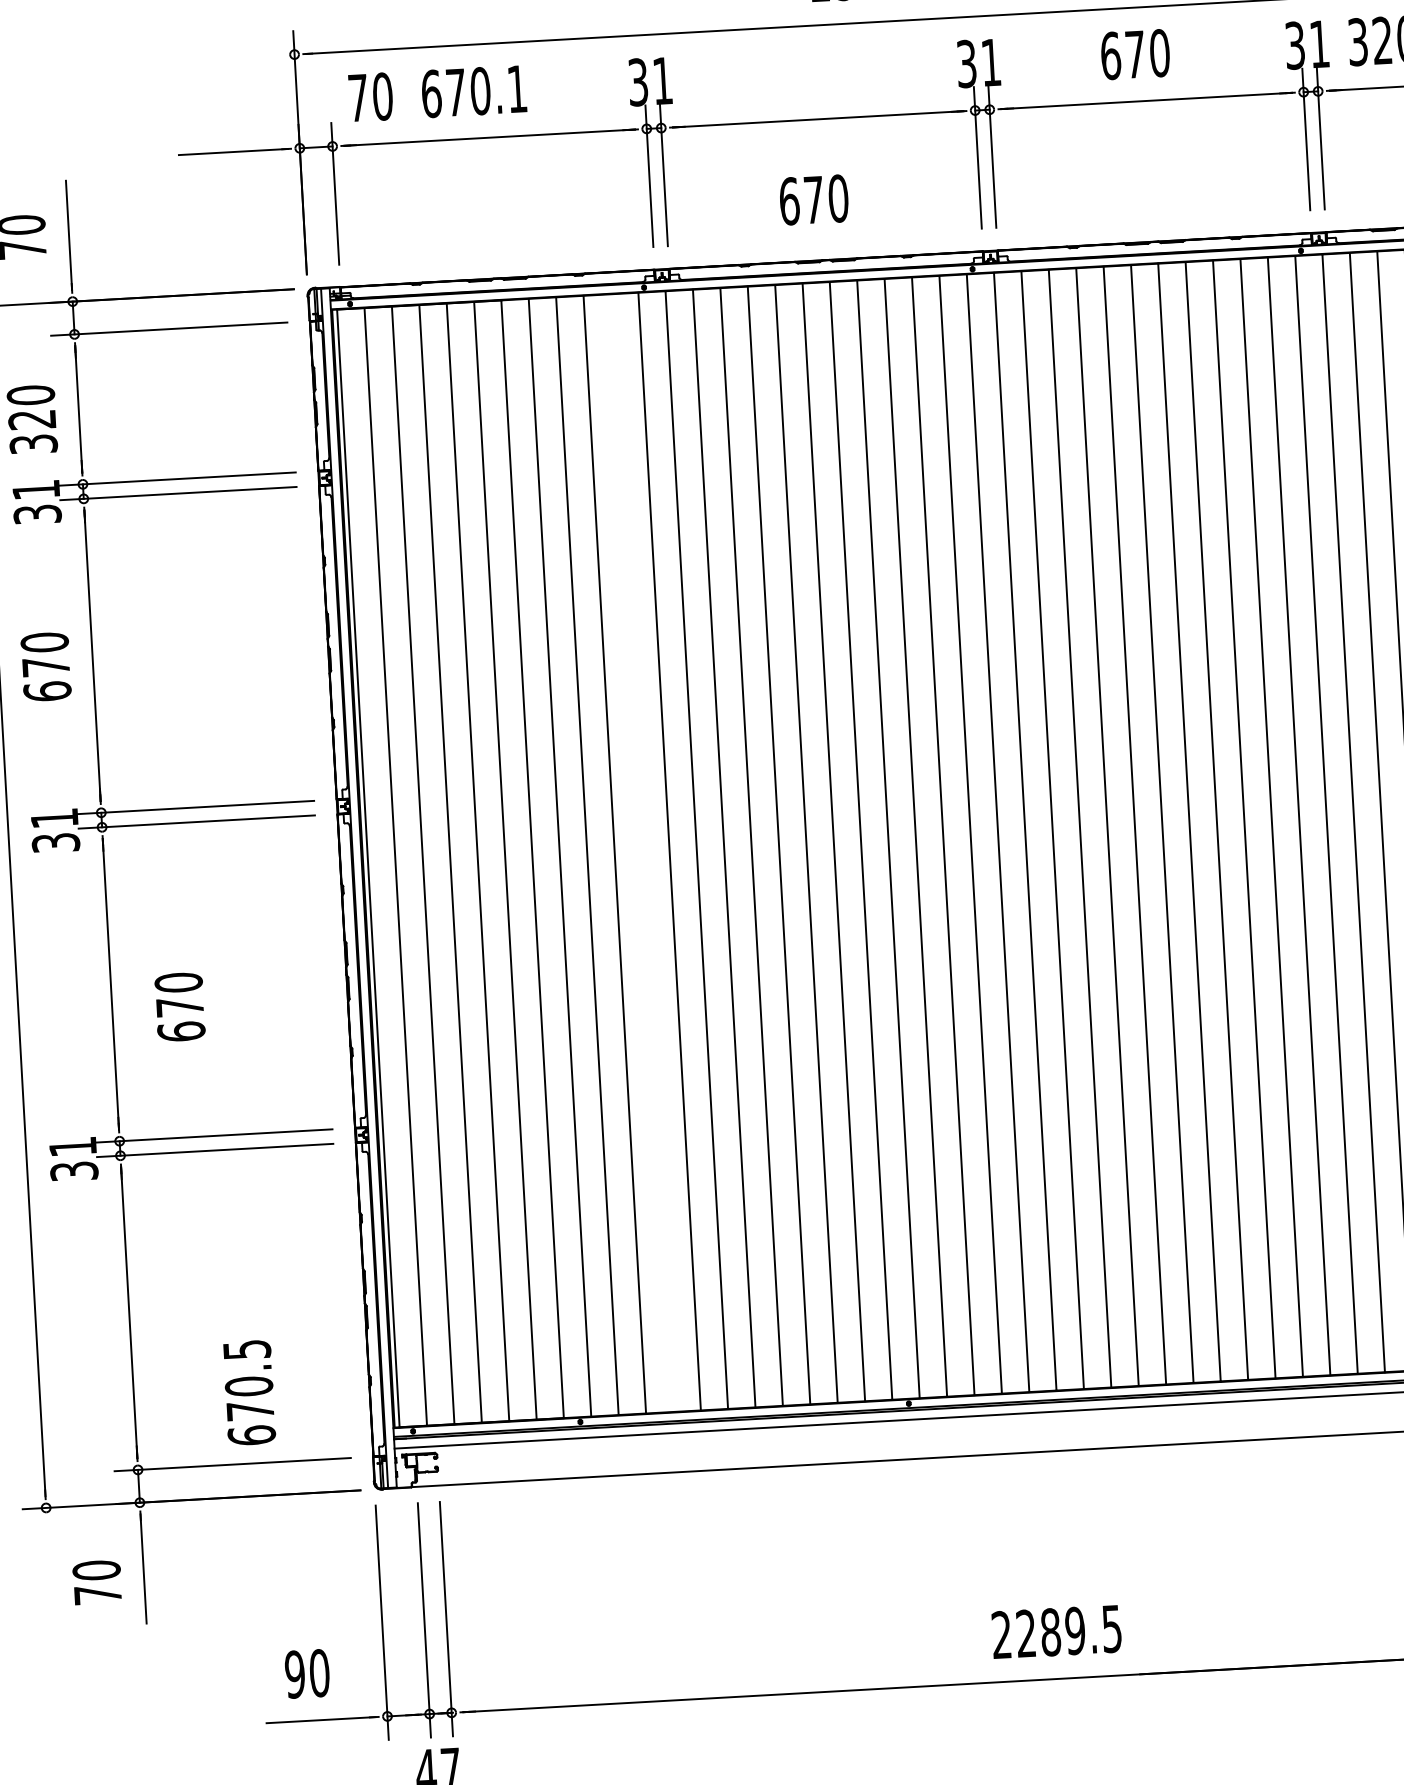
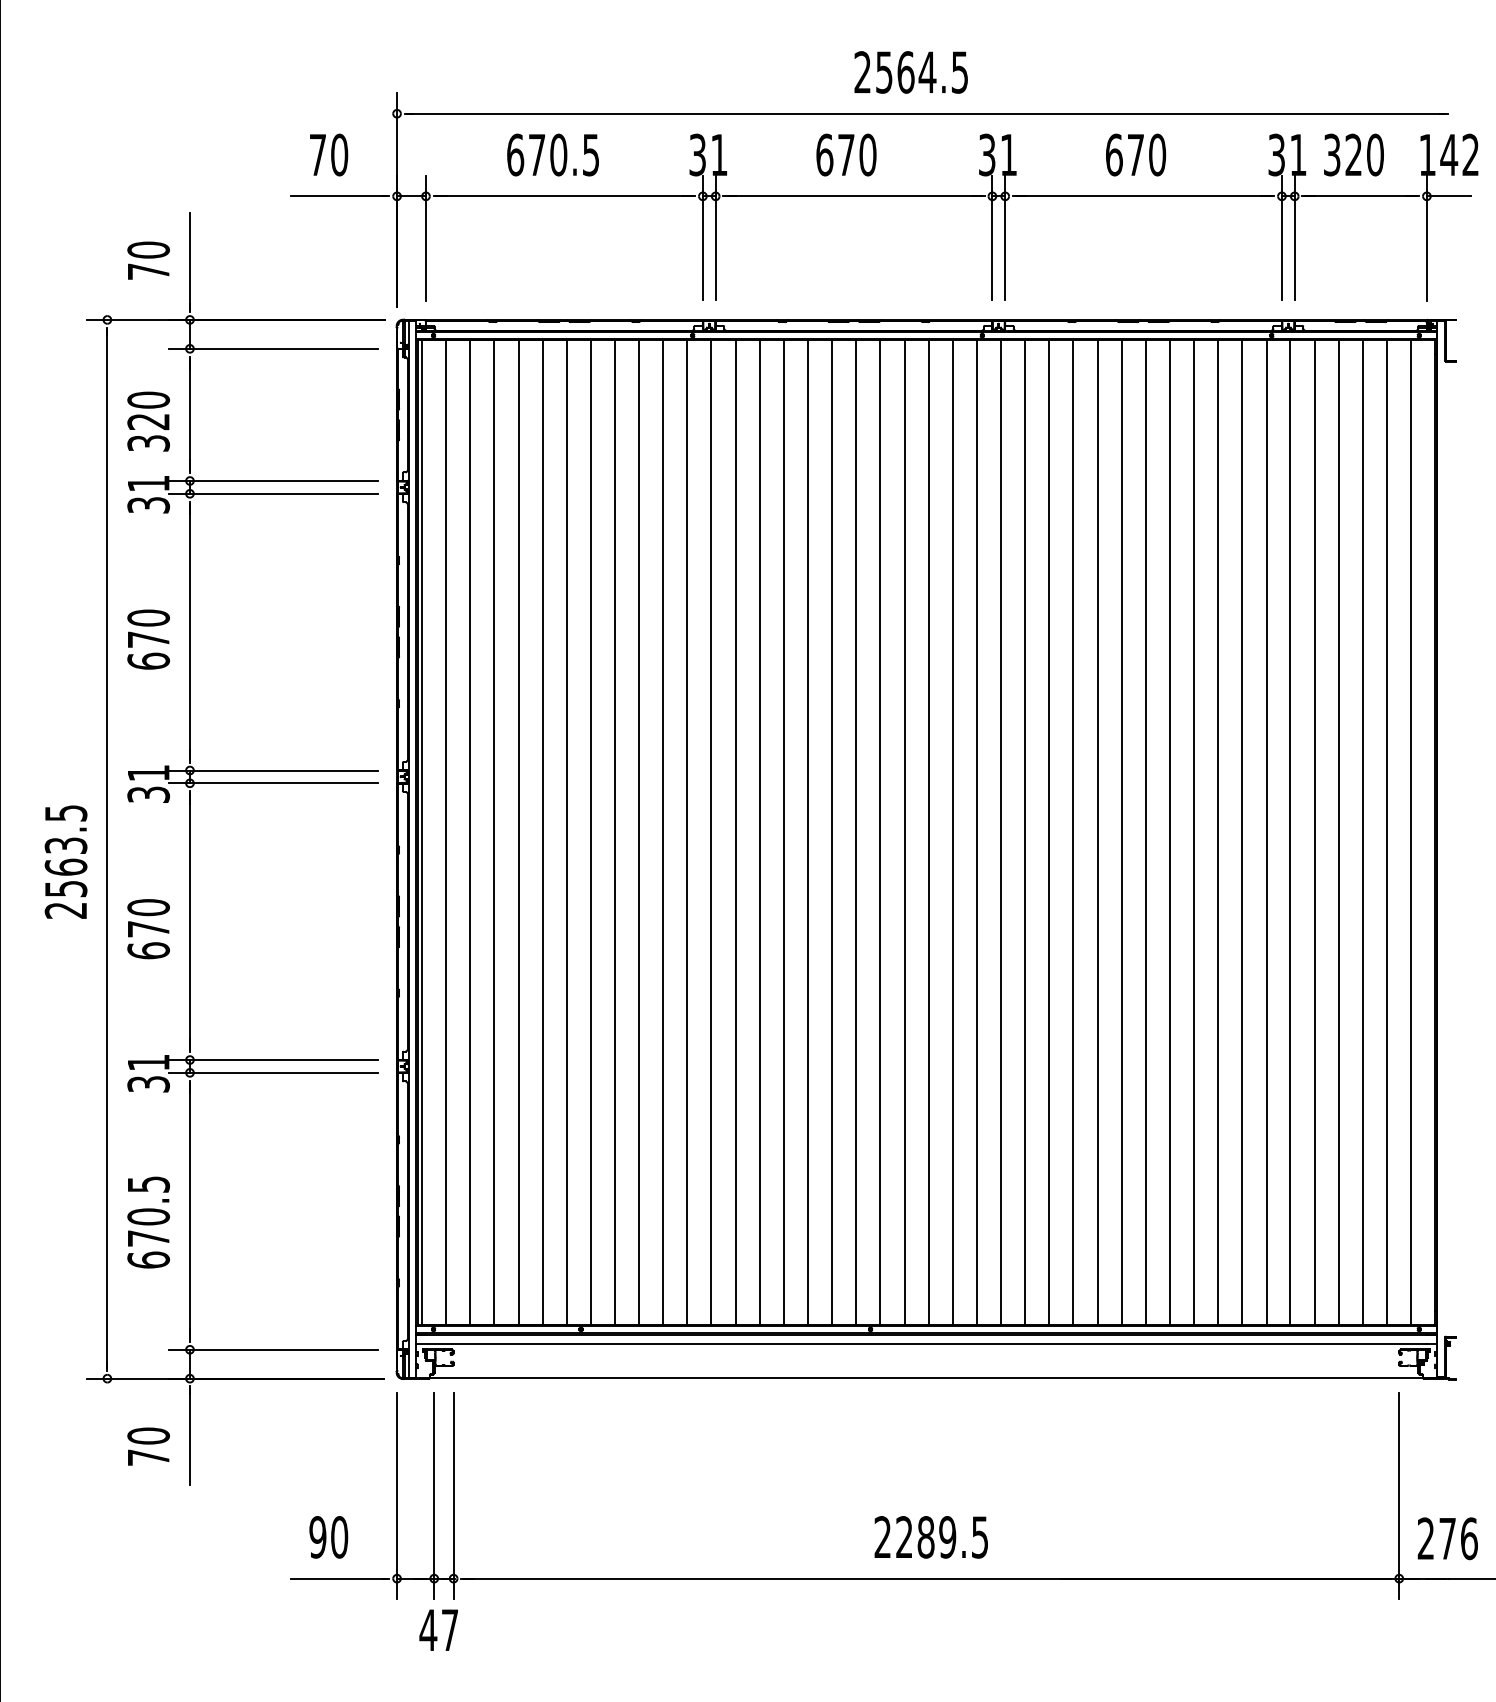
text: (516, 89) -> (590, 155), 670.1 -> 670.5
text: (371, 96) -> (329, 154), moved
text: (814, 199) -> (846, 154), moved
line: (642, 853) -> (663, 832), added
text: (179, 1007) -> (148, 929), moved
text: (249, 1392) -> (148, 1222), moved
text: (1055, 1632) -> (930, 1537), moved

